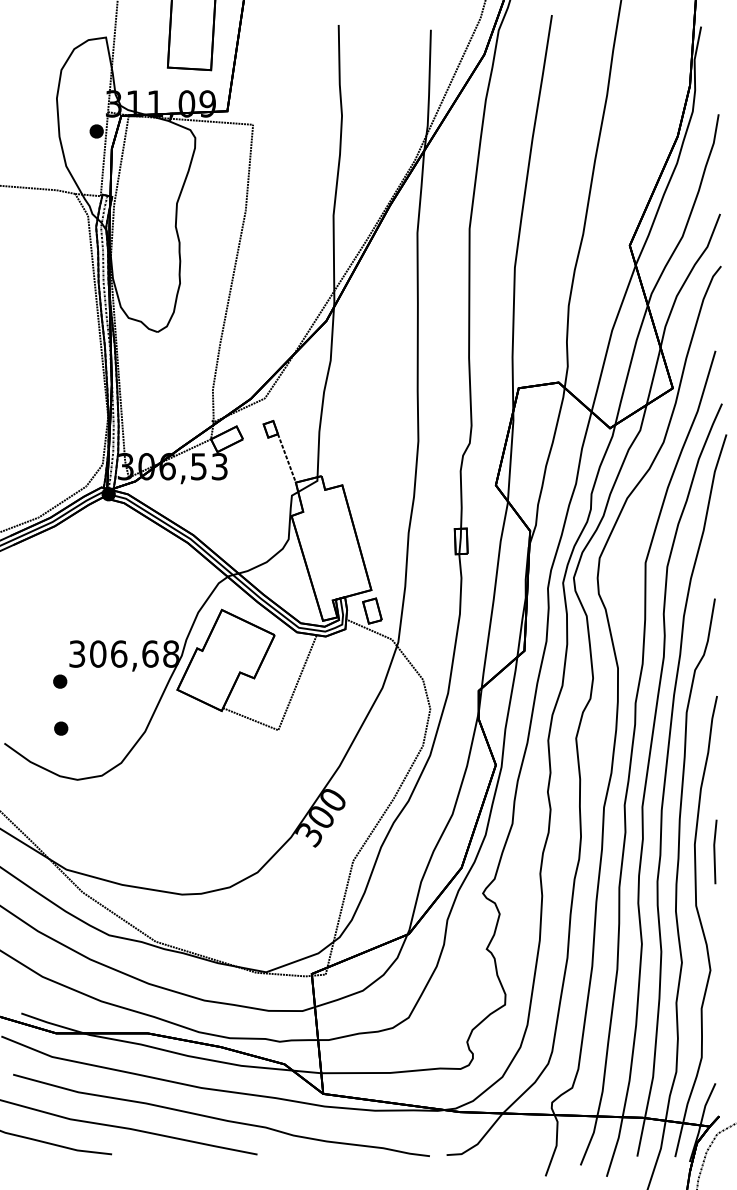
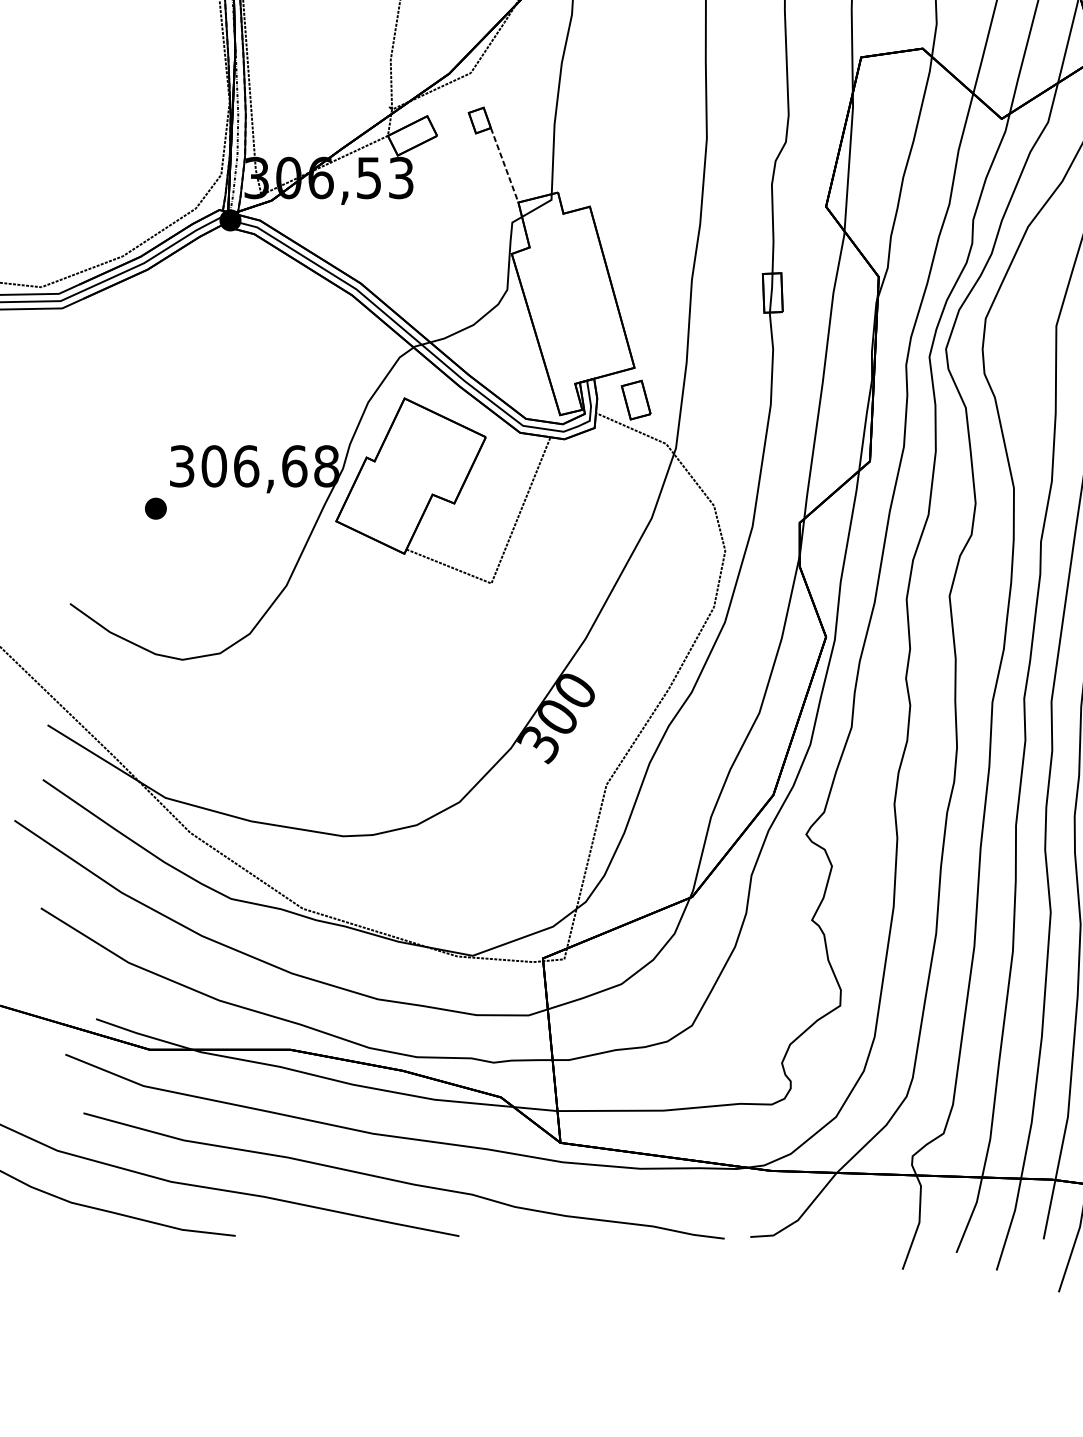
part: (61, 728) -> (157, 580), removed

